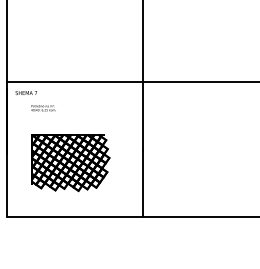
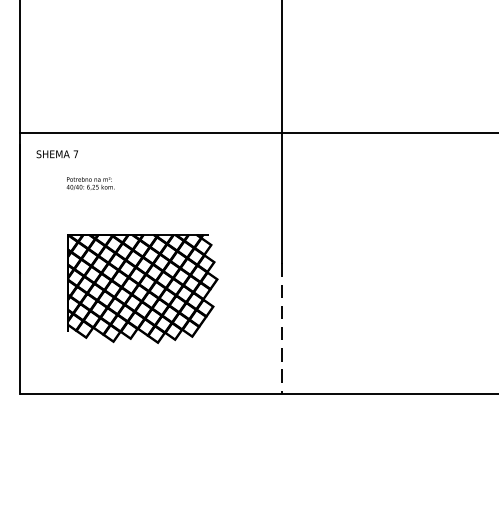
line: (142, 183) -> (281, 328), solid -> dashed

